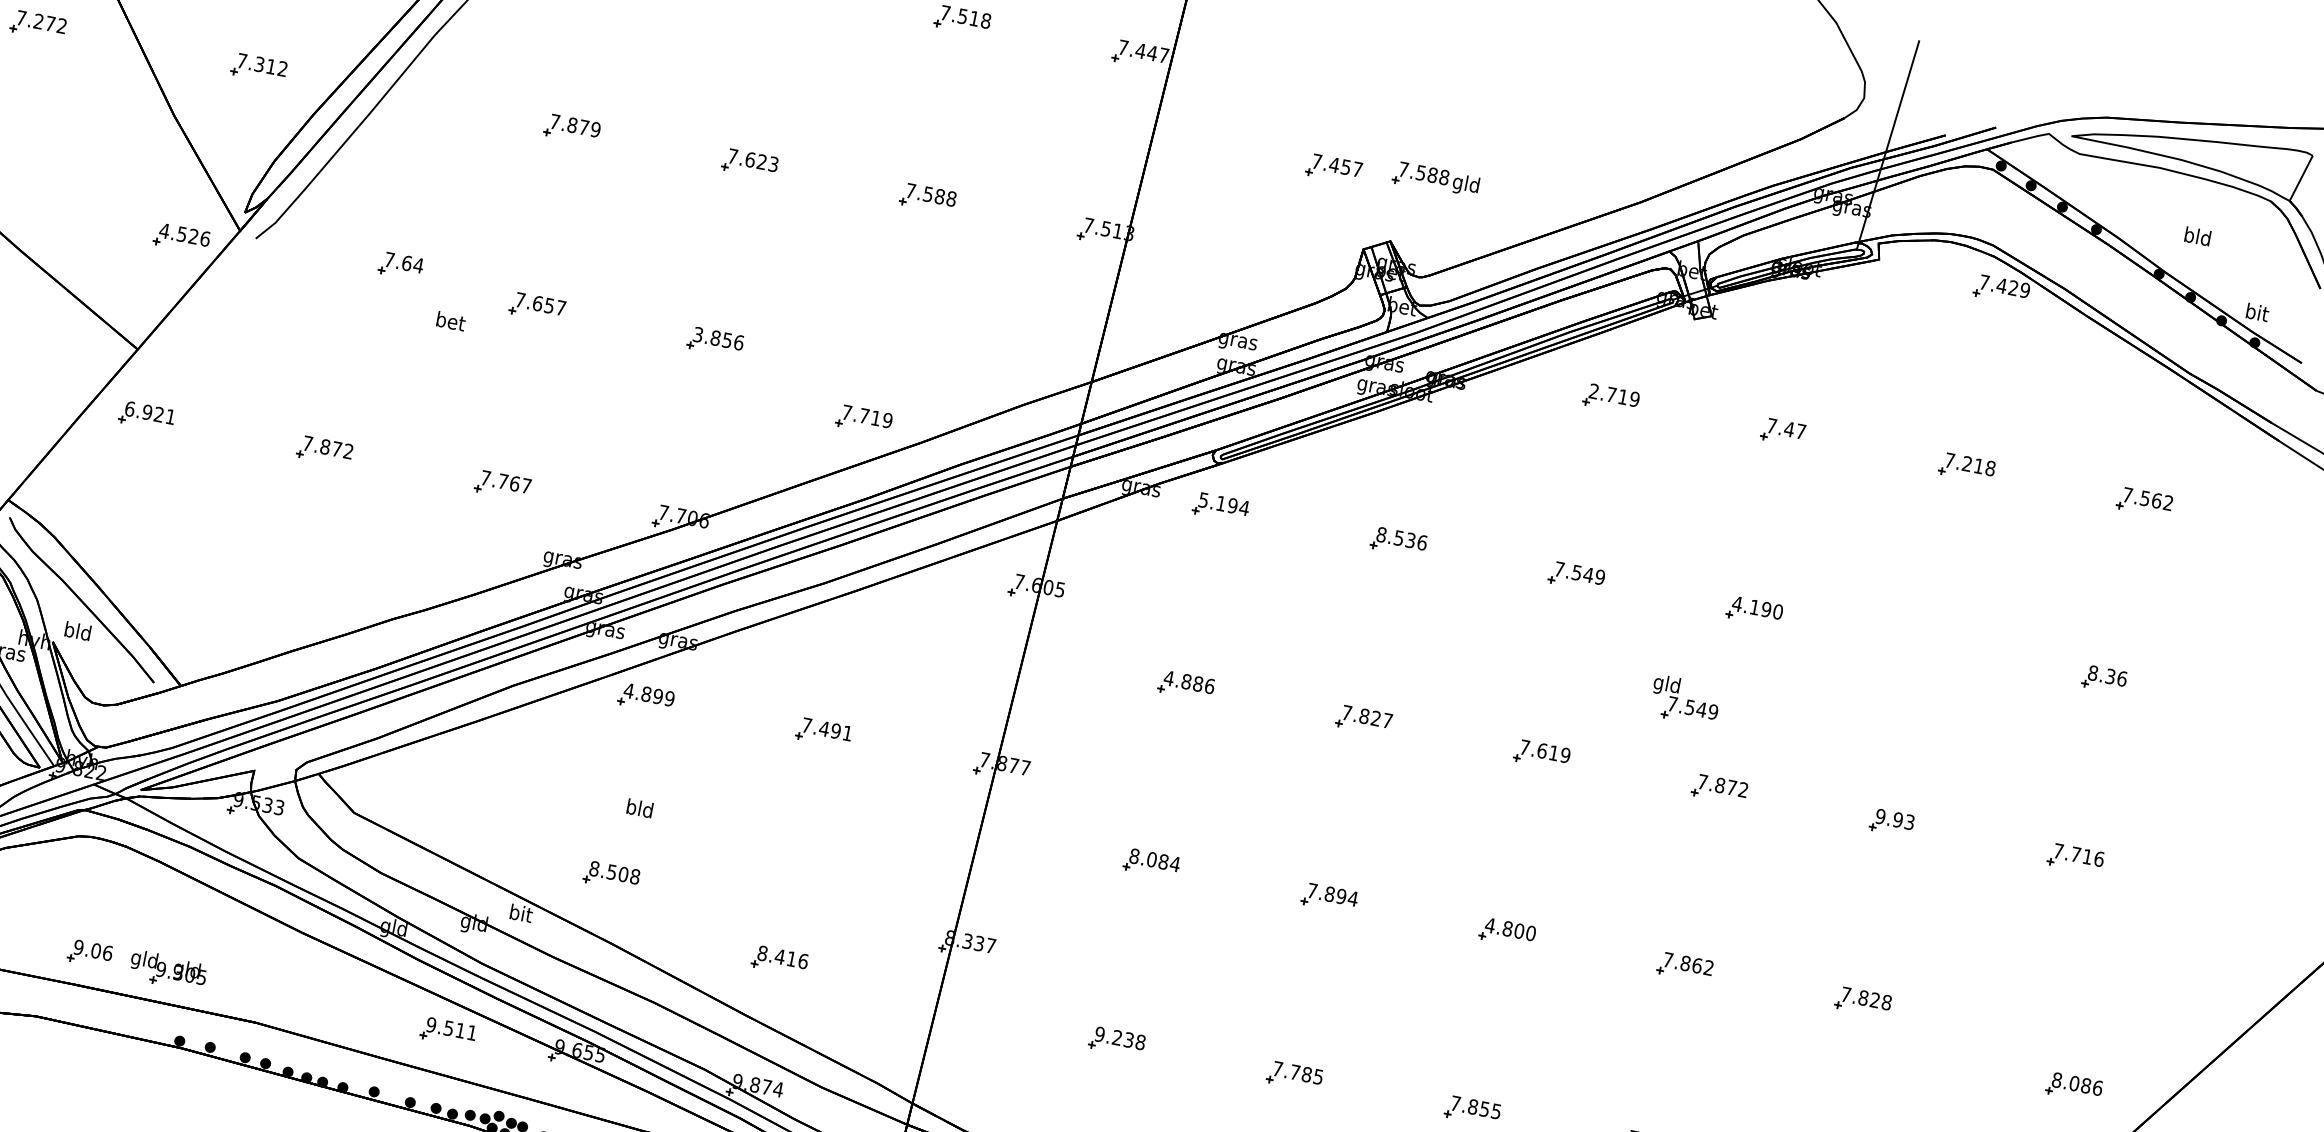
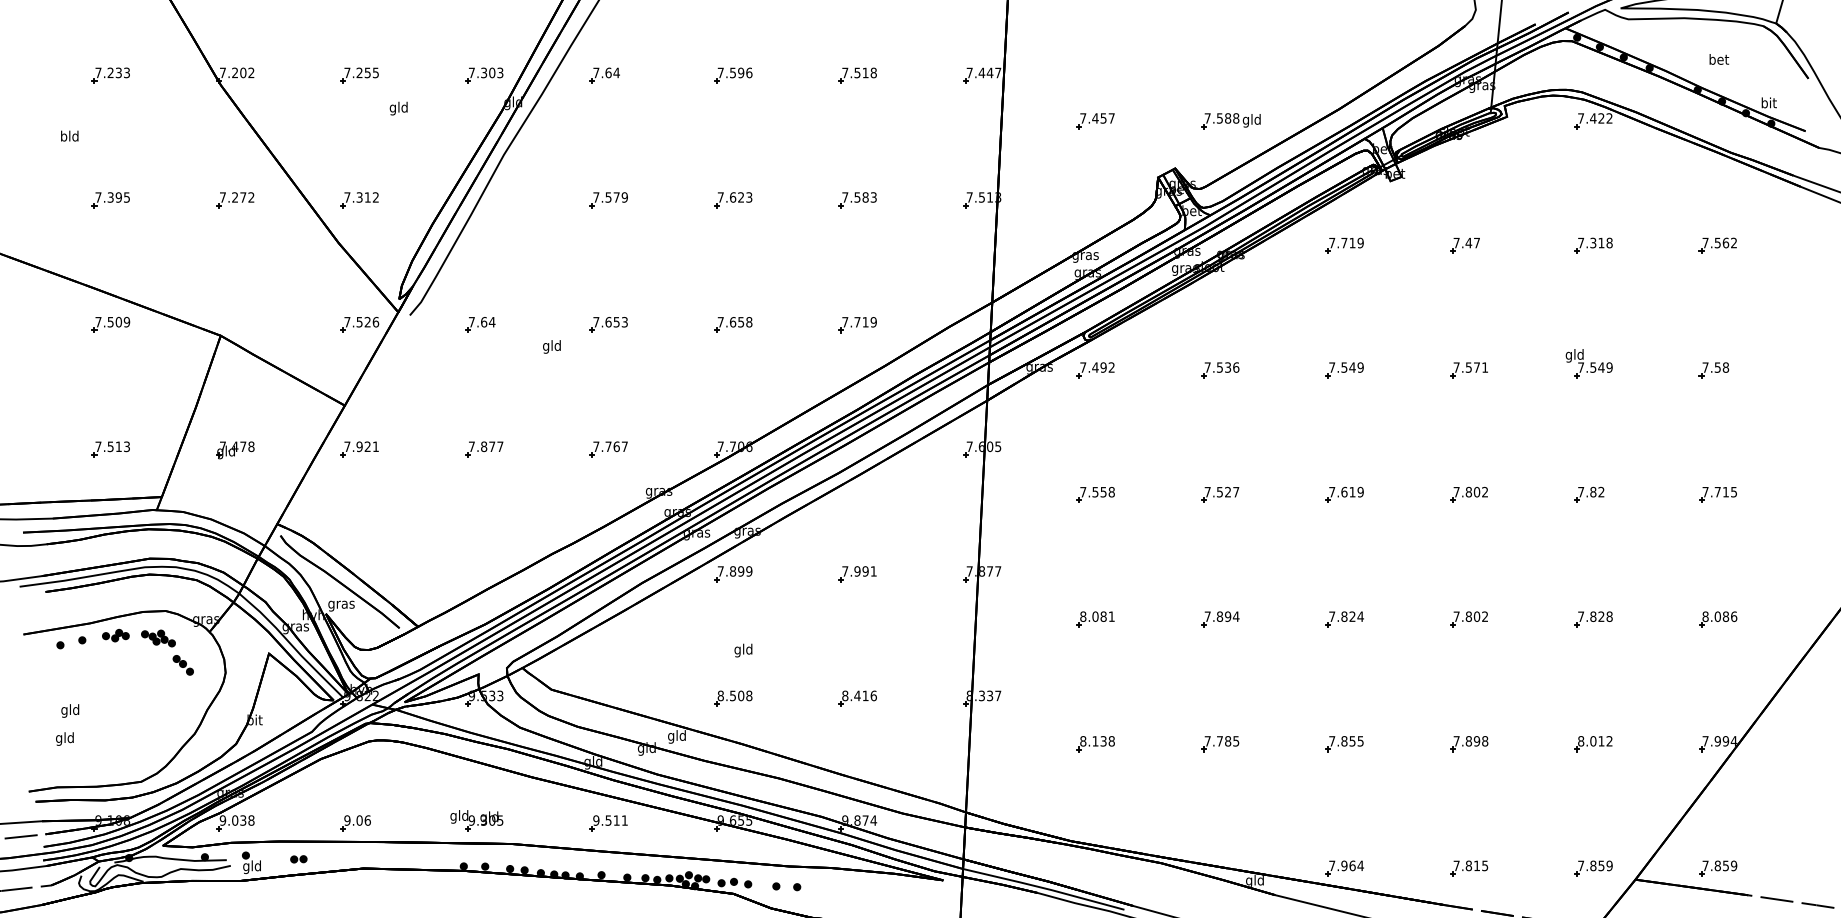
part: (258, 68) -> (359, 200), moved
text: (572, 125) -> (608, 197), 7.879 -> 7.579
part: (1333, 169) -> (1095, 121), moved
part: (1435, 180) -> (1230, 121), moved
text: (951, 198) -> (873, 197), 7.588 -> 7.583
text: (164, 231) -> (347, 322), 4.526 -> 7.526
text: (2198, 236) -> (1719, 59), bld -> bet
part: (401, 265) -> (480, 324), moved
text: (2025, 290) -> (1609, 118), 7.429 -> 7.422
text: (560, 308) -> (624, 322), 7.657 -> 7.653
text: (450, 322) -> (552, 346), bet -> gld
text: (717, 338) -> (734, 322), 3.856 -> 7.658
text: (1594, 390) -> (1332, 242), 2.719 -> 7.719
text: (130, 408) -> (347, 446), 6.921 -> 7.921
part: (863, 420) -> (857, 325), moved
text: (348, 451) -> (500, 446), 7.872 -> 7.877
text: (1967, 464) -> (1593, 243), 7.218 -> 7.318
text: (1224, 504) -> (1097, 367), 5.194 -> 7.492
text: (1381, 534) -> (1207, 367), 8.536 -> 7.536
text: (1757, 607) -> (1470, 367), 4.190 -> 7.571
text: (77, 632) -> (341, 604), bld -> gras
text: (2107, 675) -> (1715, 367), 8.36 -> 7.58
text: (1188, 681) -> (1096, 491), 4.886 -> 7.558
text: (628, 690) -> (720, 571), 4.899 -> 7.899
part: (1684, 700) -> (1588, 363), moved
text: (1363, 716) -> (1219, 492), 7.827 -> 7.527
text: (824, 728) -> (857, 571), 7.491 -> 7.991
text: (1731, 786) -> (1476, 491), 7.872 -> 7.802
text: (630, 808) -> (737, 650), bld -> gld
text: (1895, 818) -> (1591, 491), 9.93 -> 7.82
text: (2100, 858) -> (1734, 491), 7.716 -> 7.715
text: (1174, 863) -> (1111, 616), 8.084 -> 8.081
text: (519, 914) -> (676, 736), bit -> gld
text: (1509, 928) -> (1345, 616), 4.800 -> 7.824
part: (89, 953) -> (355, 823), moved
part: (779, 960) -> (857, 698), moved
text: (1697, 965) -> (1477, 616), 7.862 -> 7.802
part: (167, 970) -> (476, 820), moved
part: (447, 1032) -> (608, 823), moved
text: (1108, 1036) -> (1089, 741), 9.238 -> 8.138
part: (2074, 1087) -> (1718, 619), moved

